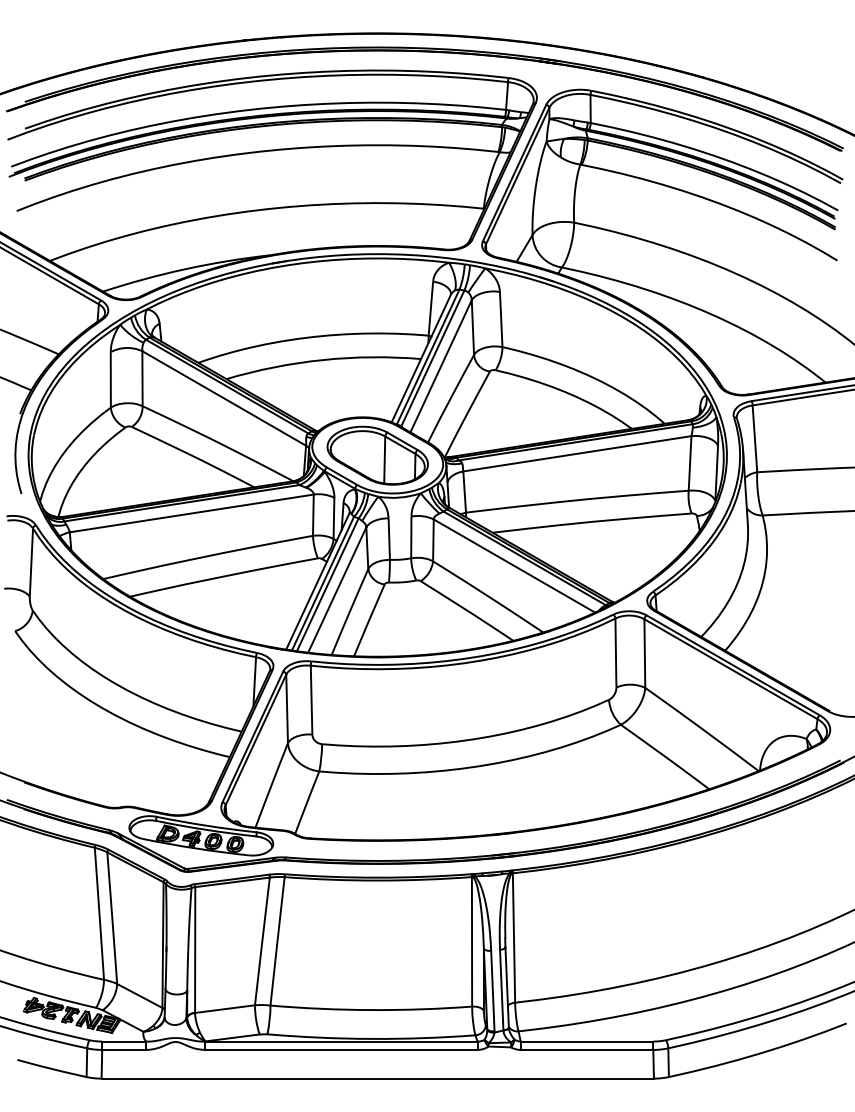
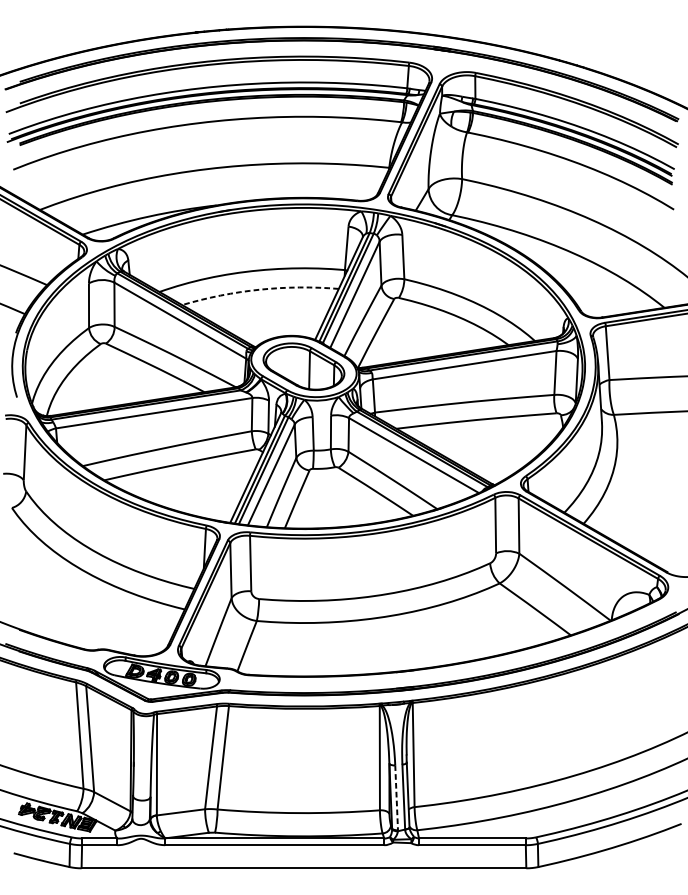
arc: (322, 360) -> (259, 290), solid -> dashed
line: (492, 991) -> (396, 798), solid -> dashed

